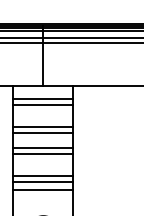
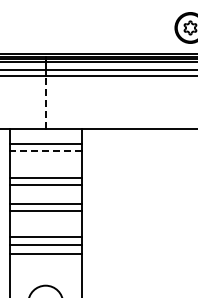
line: (43, 64) -> (45, 102), solid -> dashed
line: (43, 104) -> (45, 151), solid -> dashed

